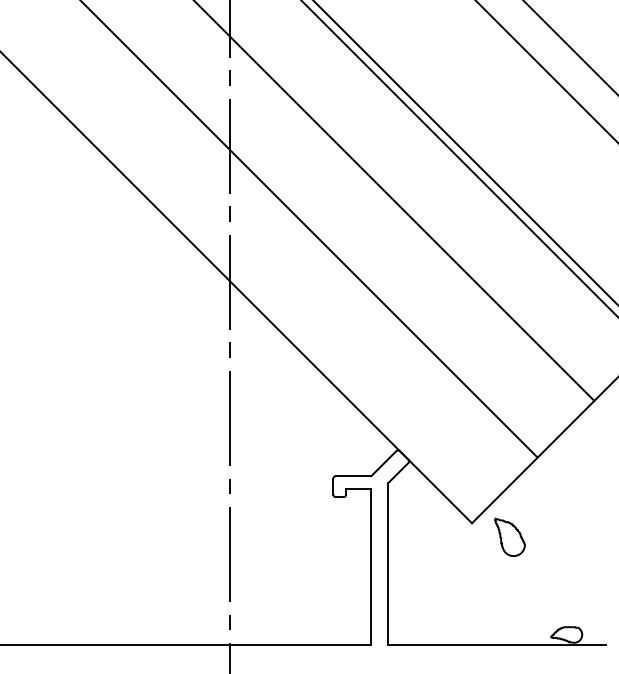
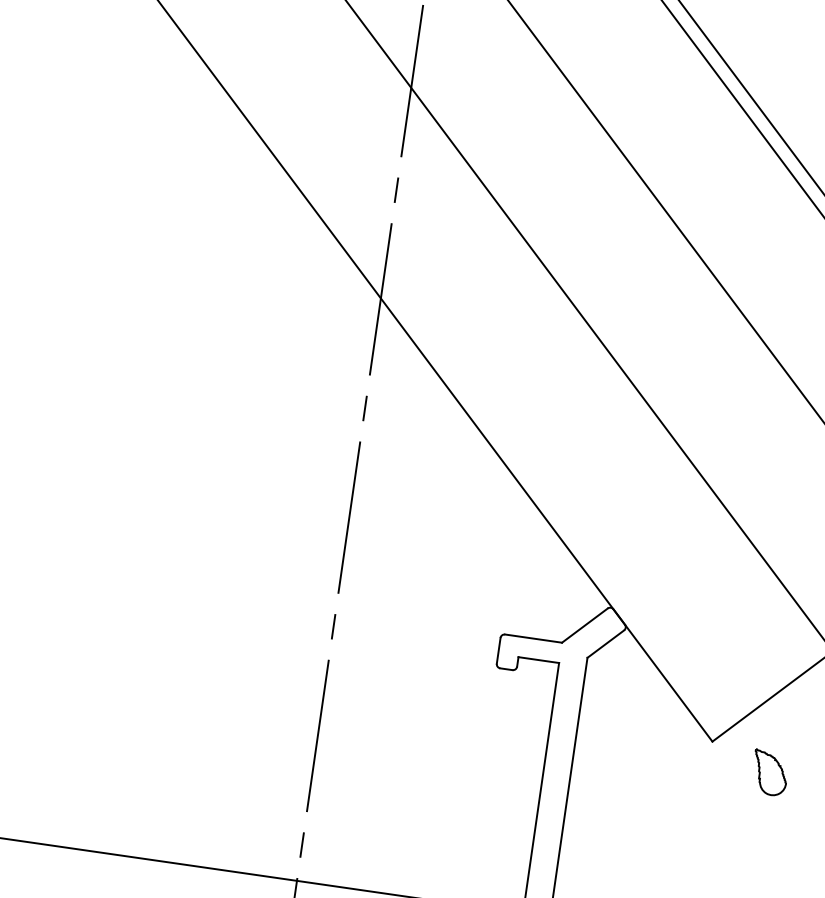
part: (509, 537) -> (769, 773), size x0.71

